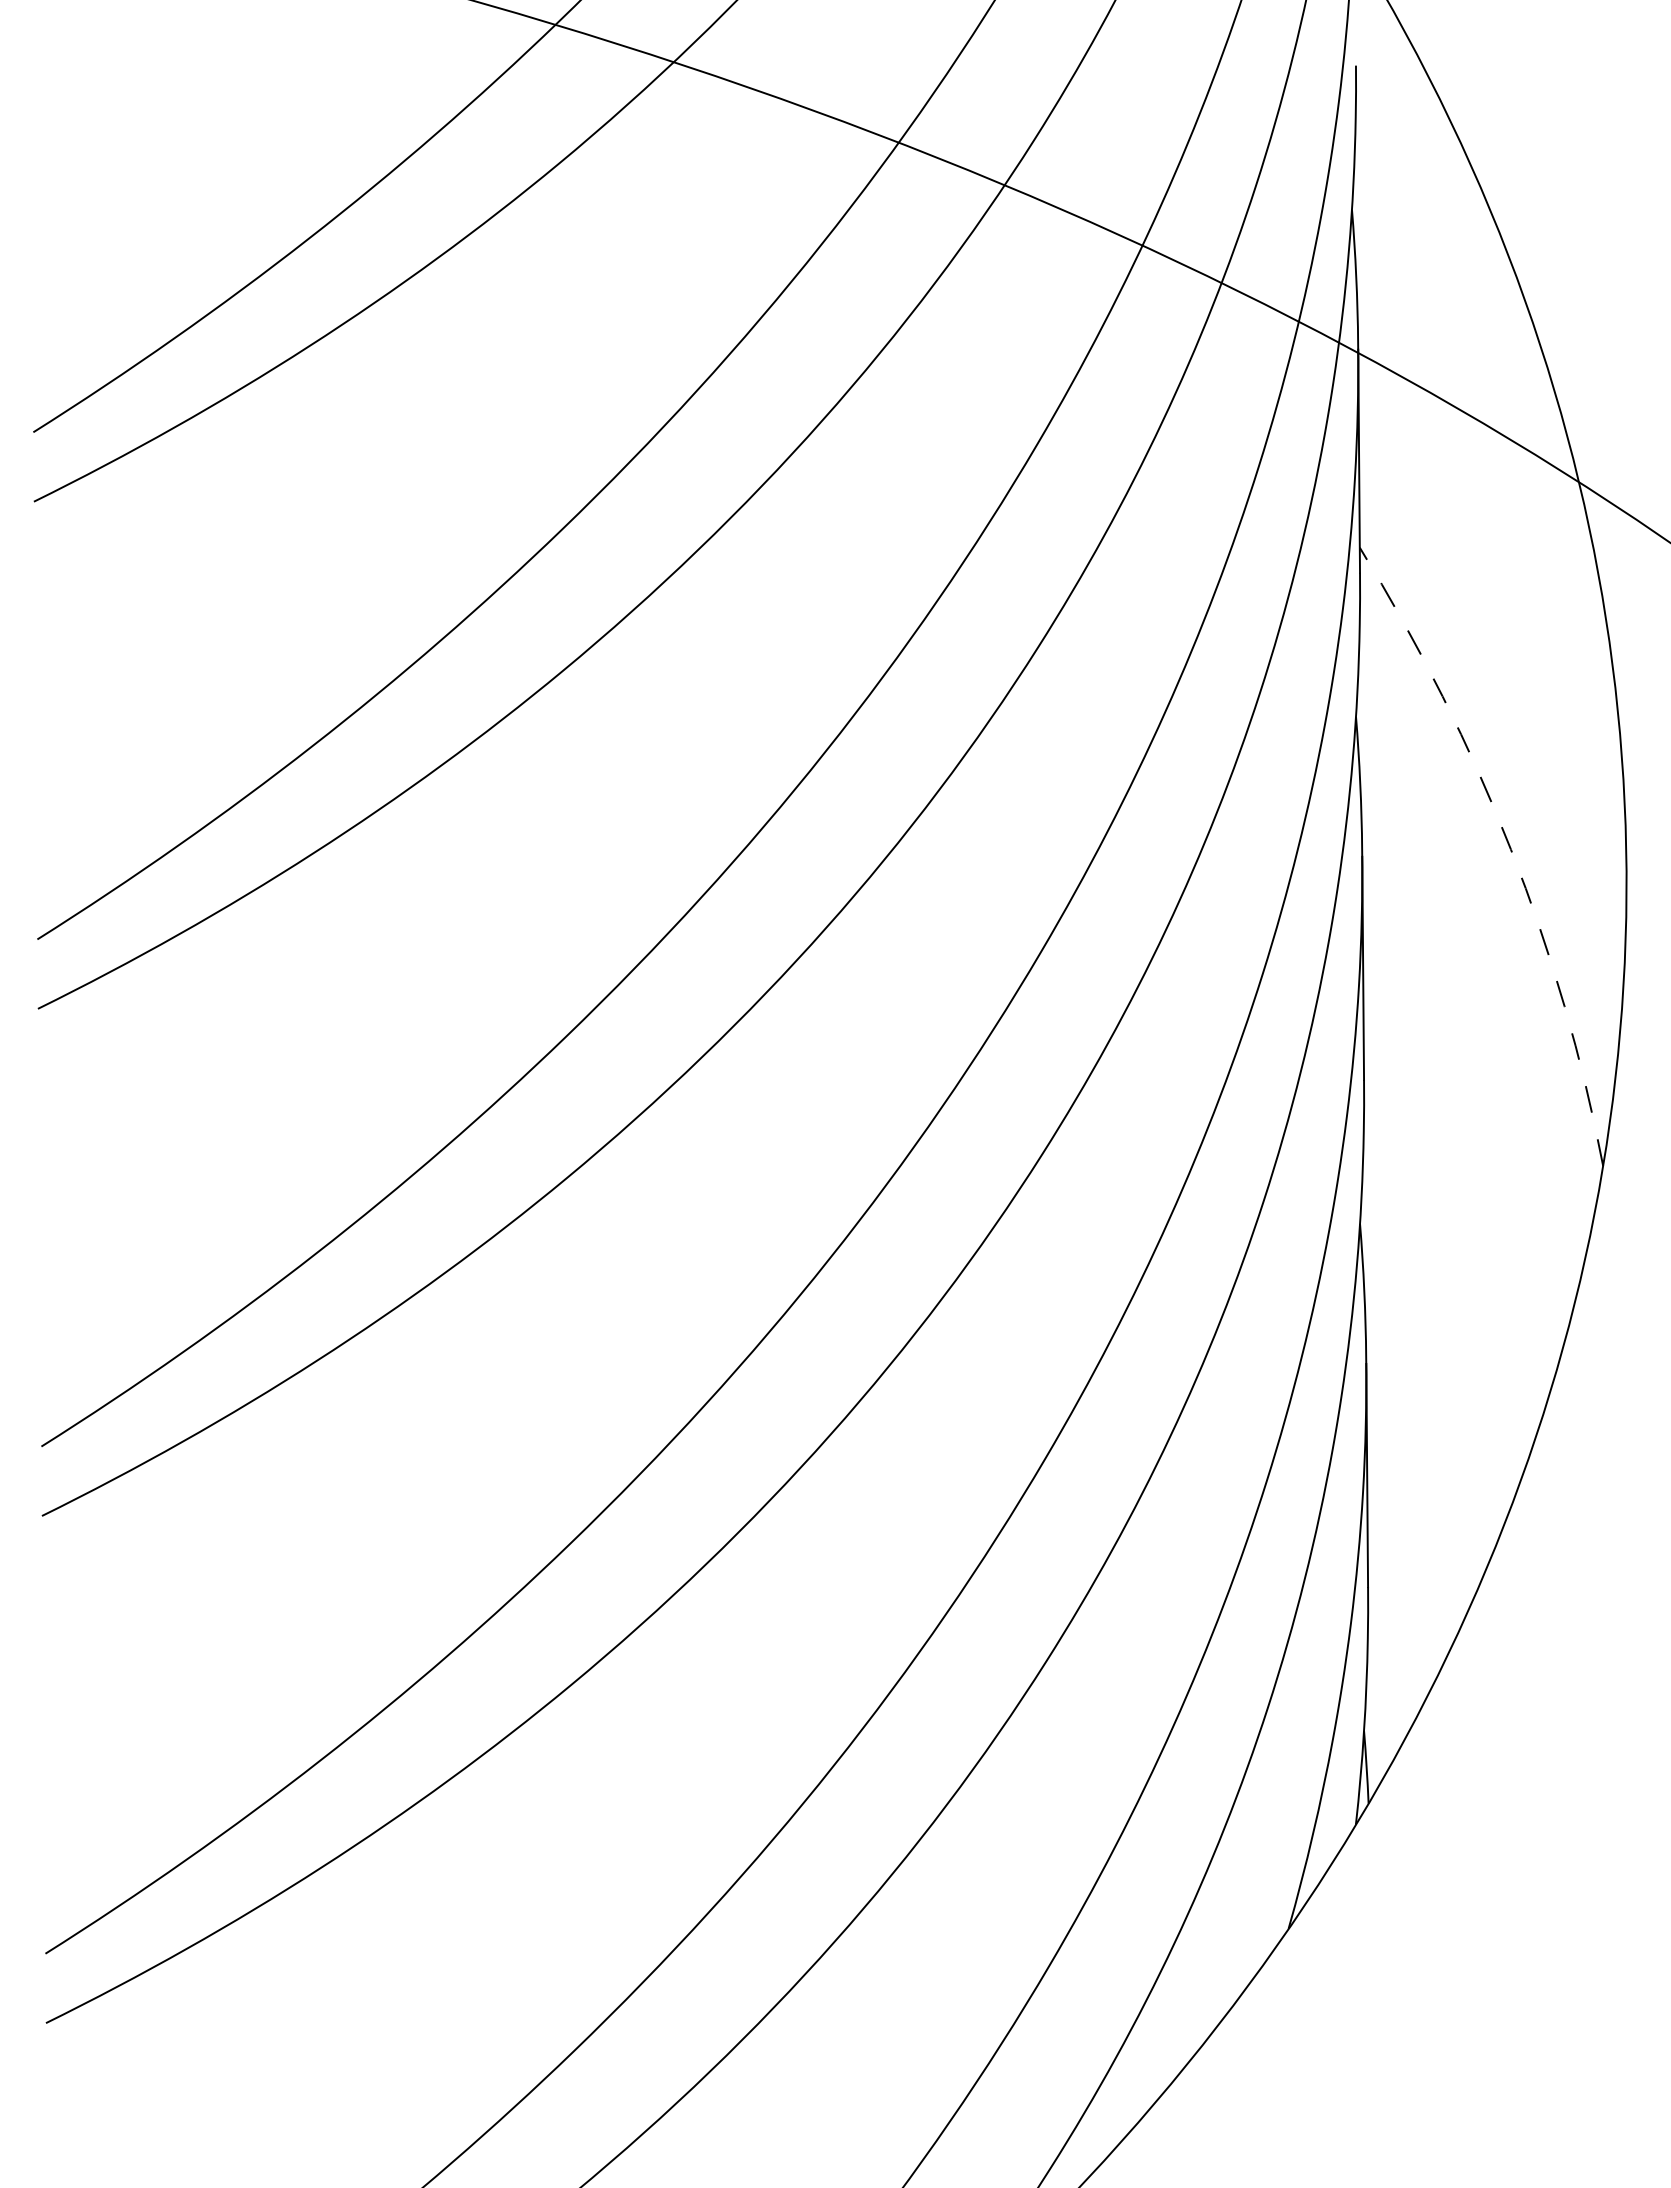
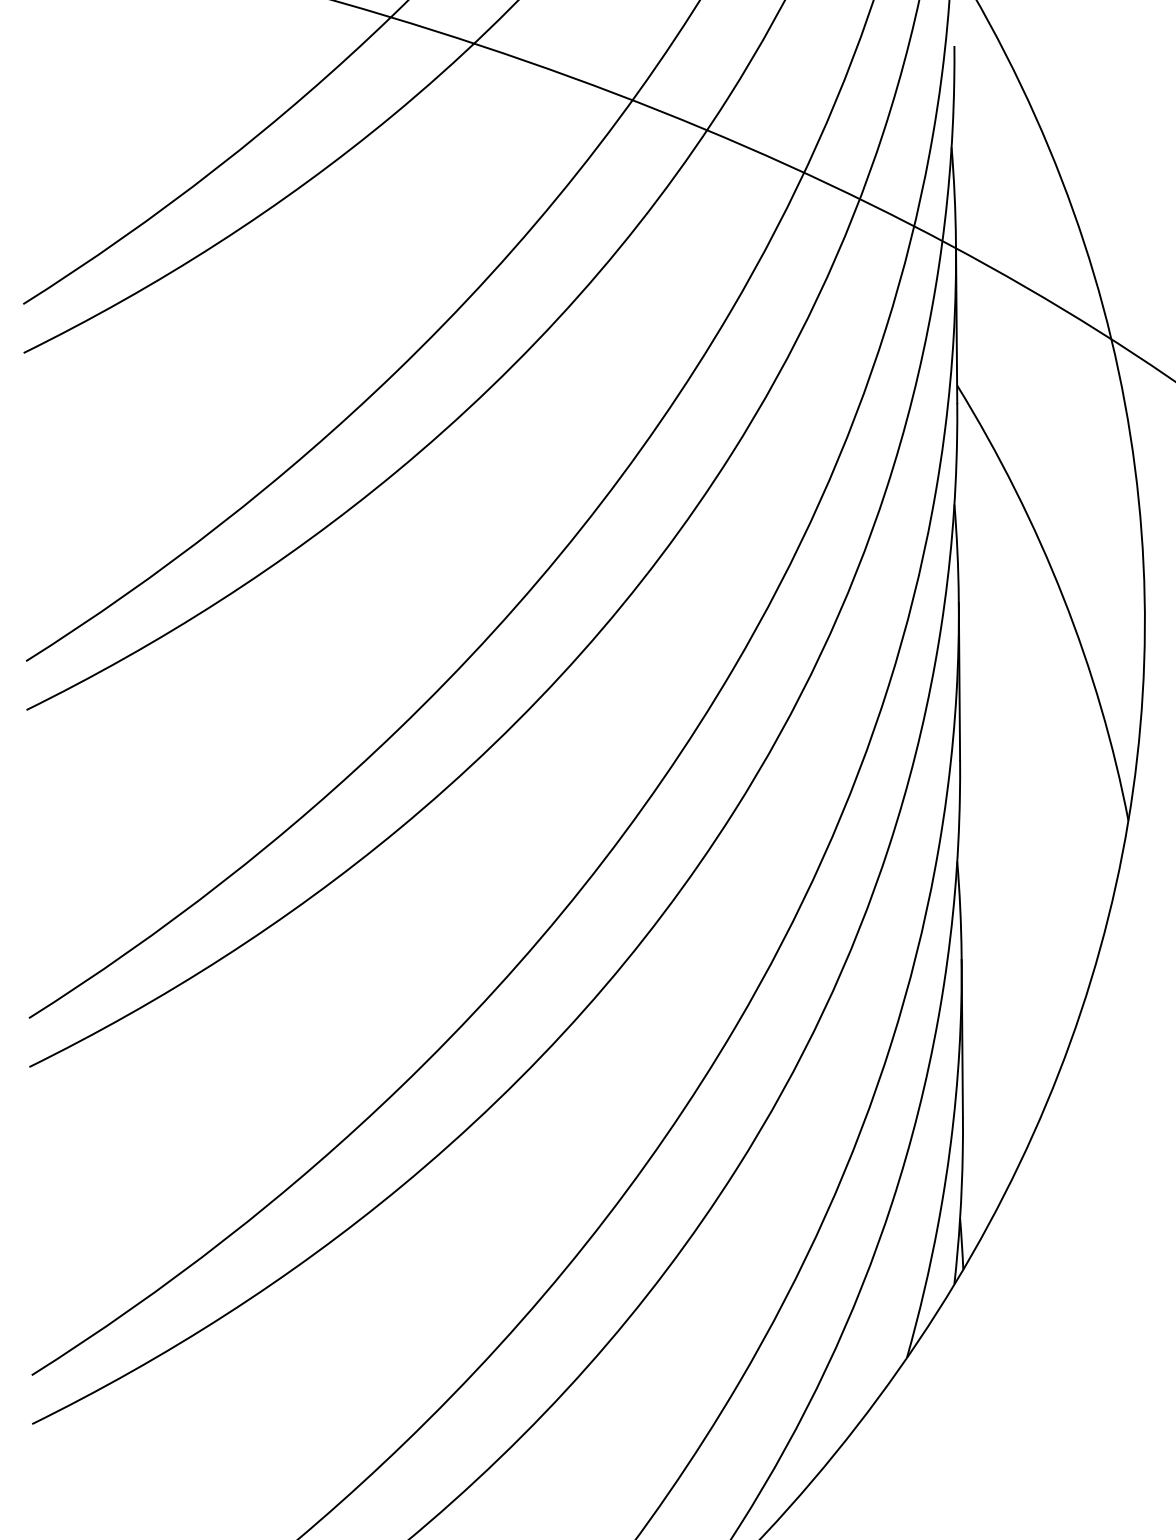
arc: (1510, 847) -> (1063, 596), dashed -> solid

